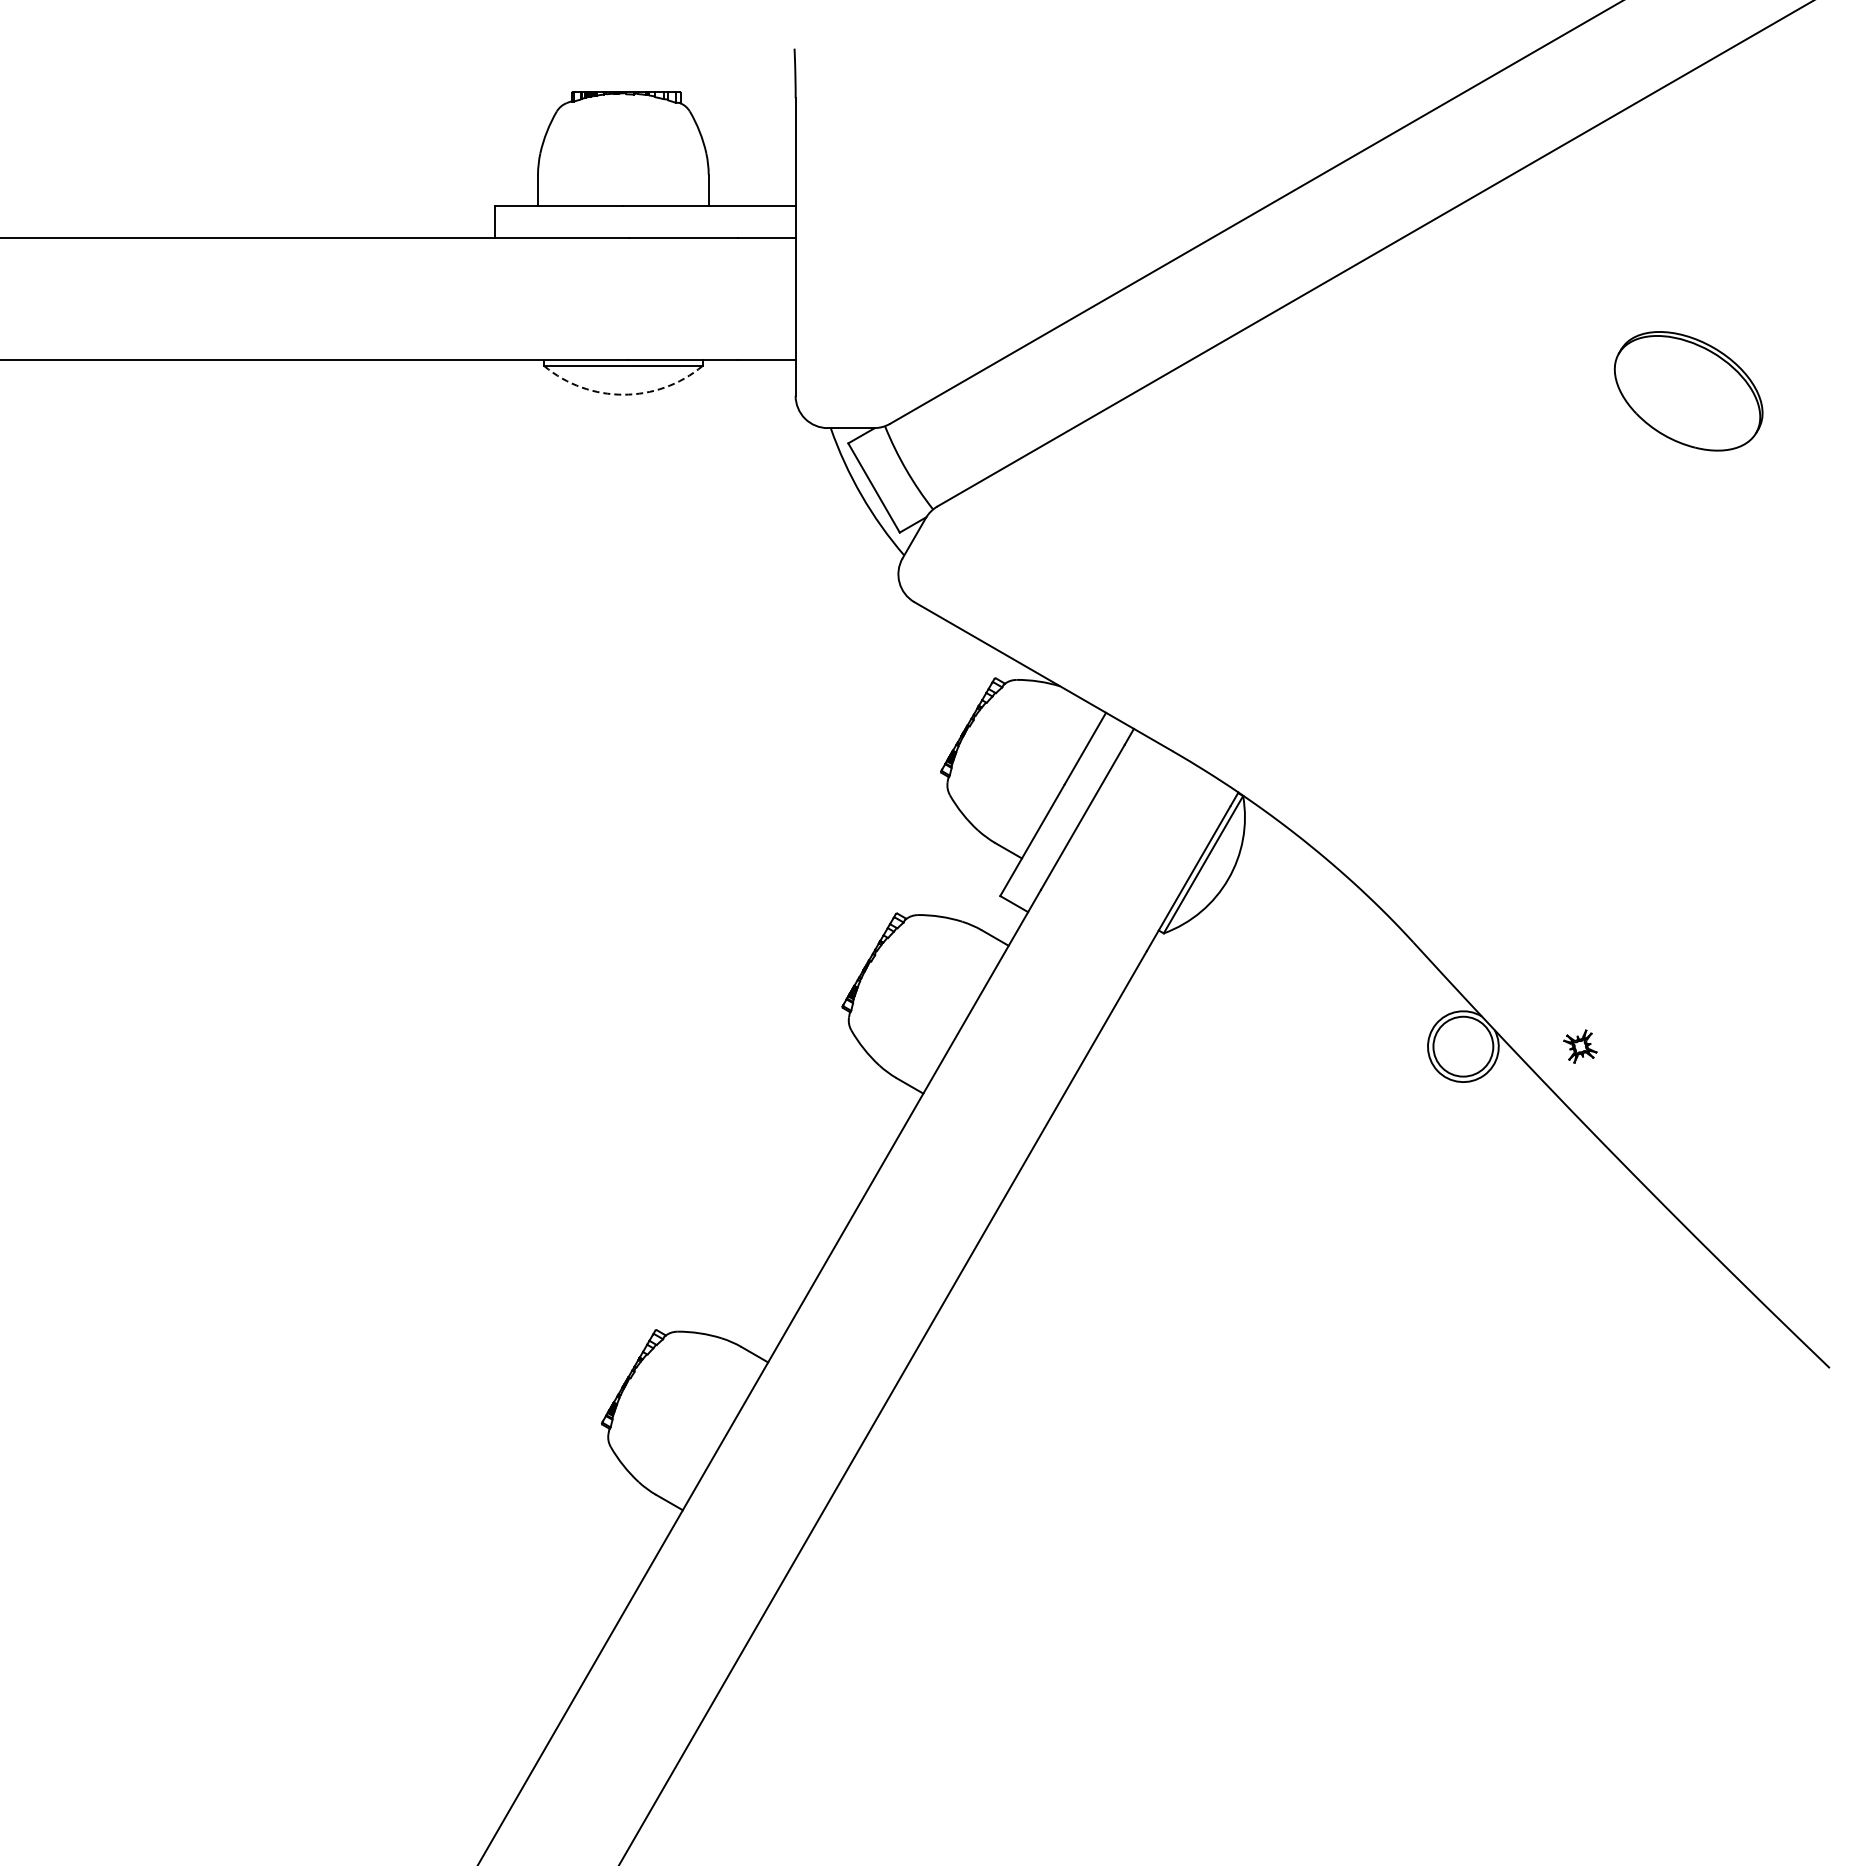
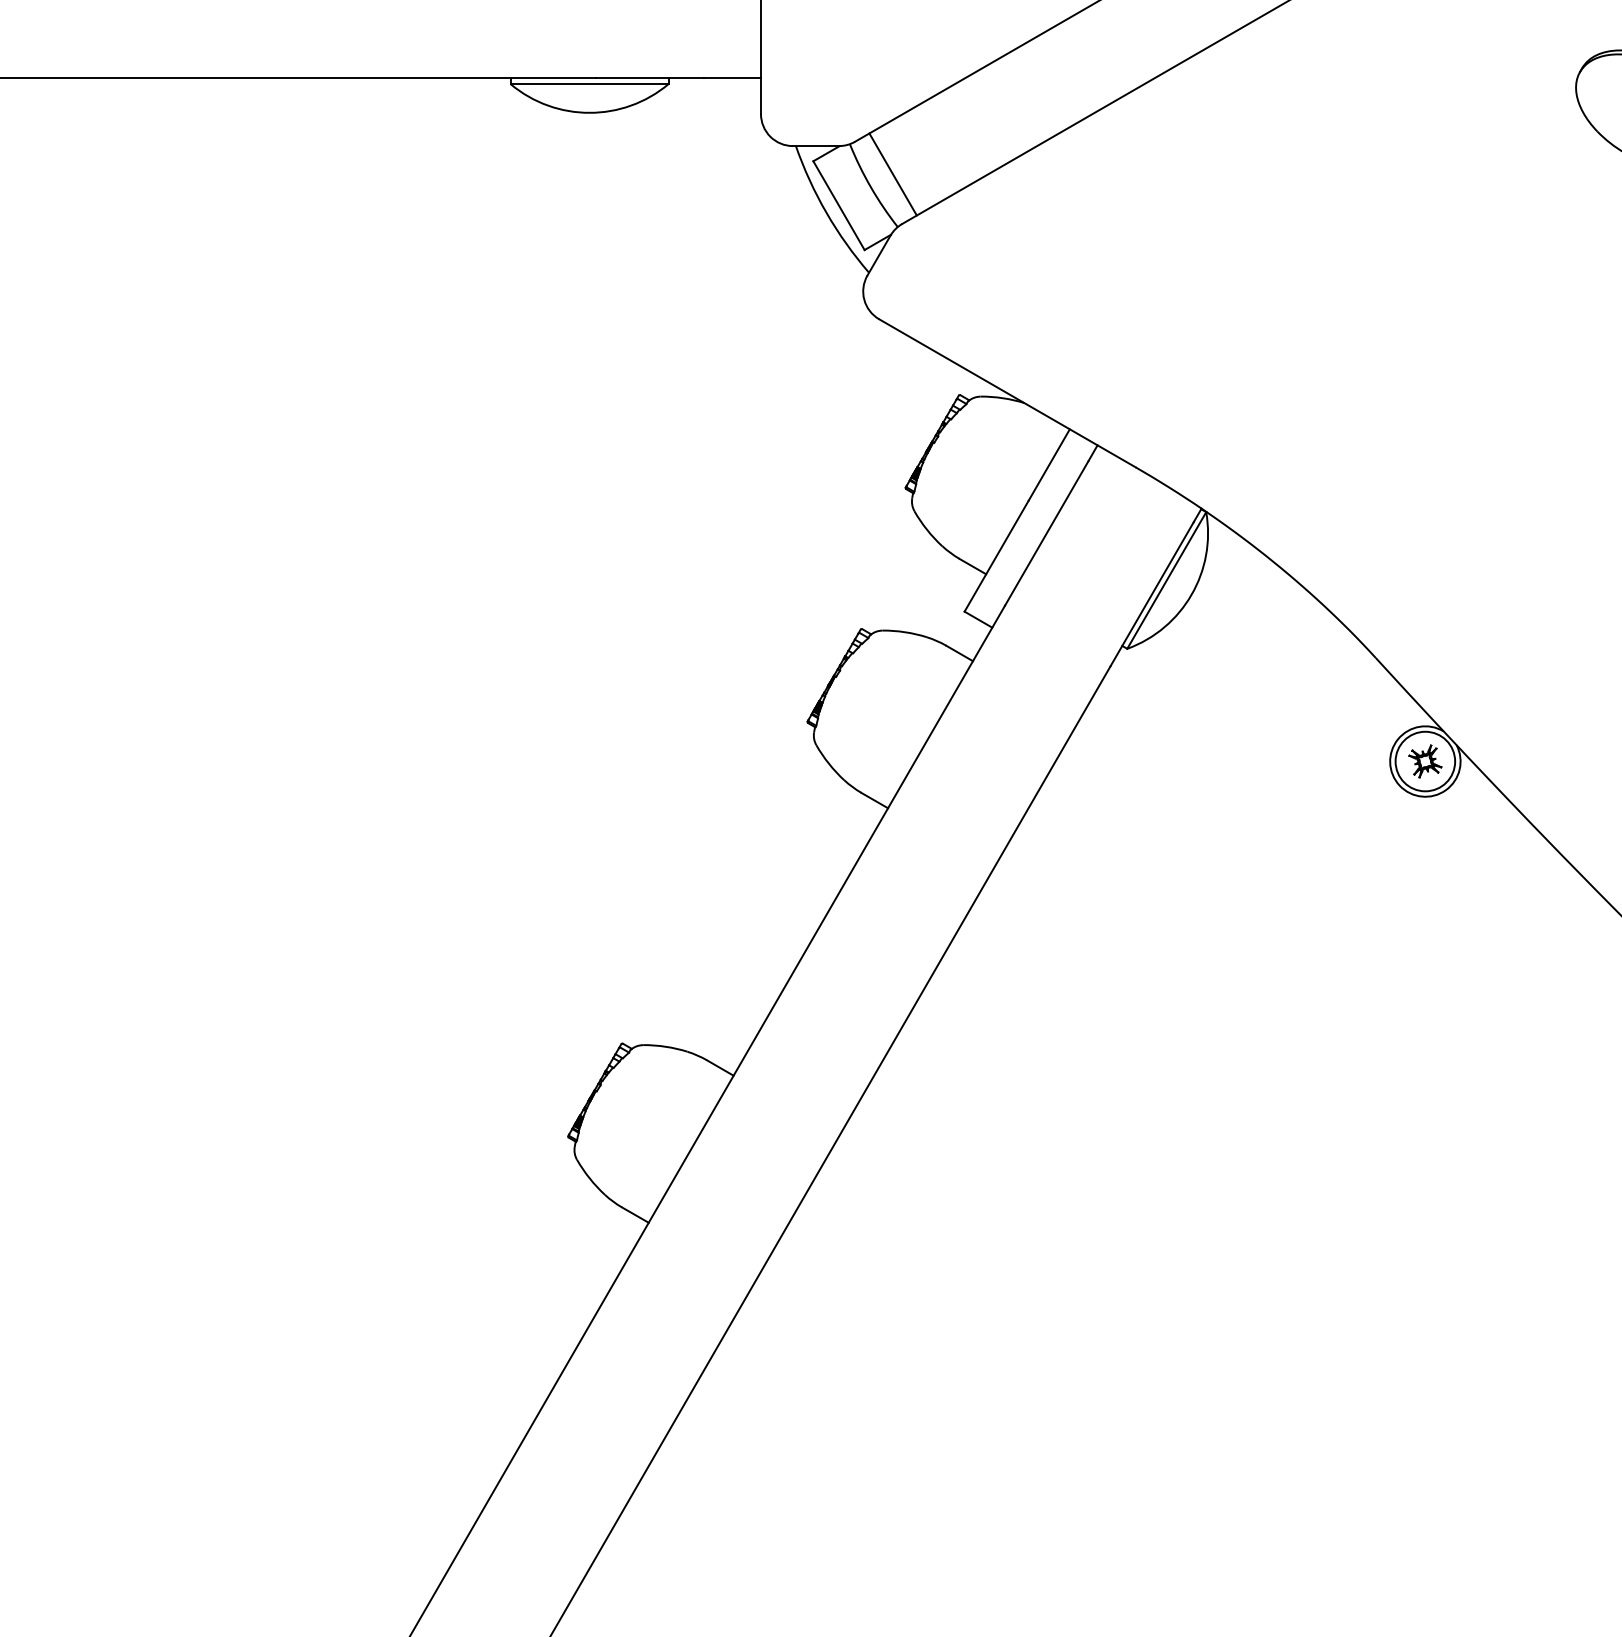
arc: (623, 394) -> (589, 112), dashed -> solid
line: (928, 456) -> (893, 174), added
part: (1580, 1046) -> (1425, 761), moved

